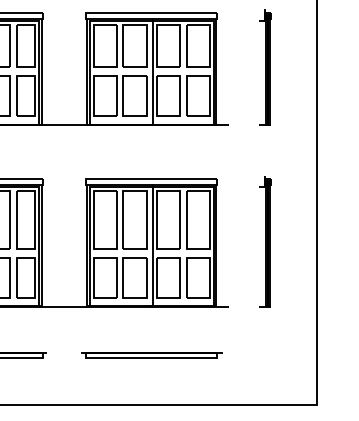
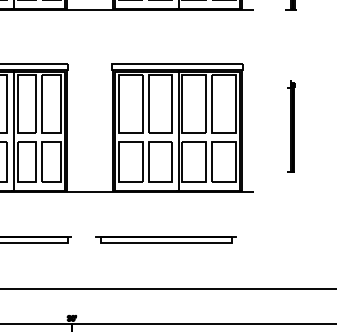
part: (265, 241) -> (291, 126), size x0.7
part: (151, 355) -> (166, 240), moved

